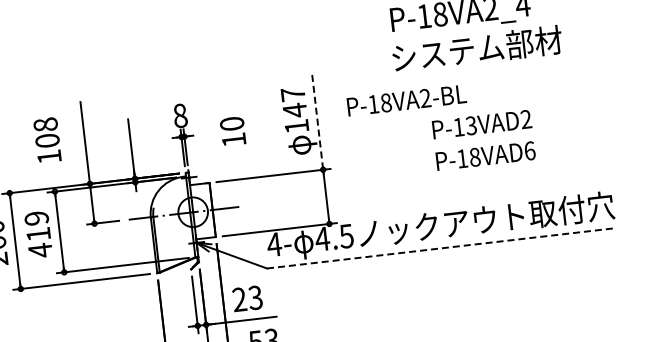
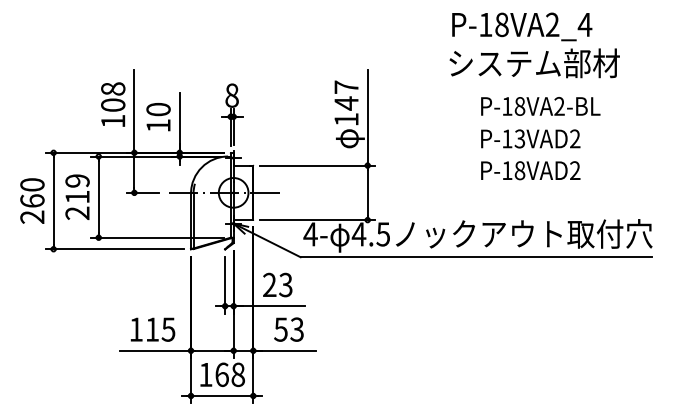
text: (406, 100) -> (540, 106), moved
line: (317, 122) -> (367, 117), dashed -> solid
text: (233, 131) -> (158, 117), moved
text: (47, 140) -> (113, 104), moved
text: (530, 150) -> (575, 170), P-18VAD6 -> P-18VAD2
line: (441, 248) -> (476, 257), dashed -> solid
text: (40, 250) -> (77, 213), 419 -> 219

